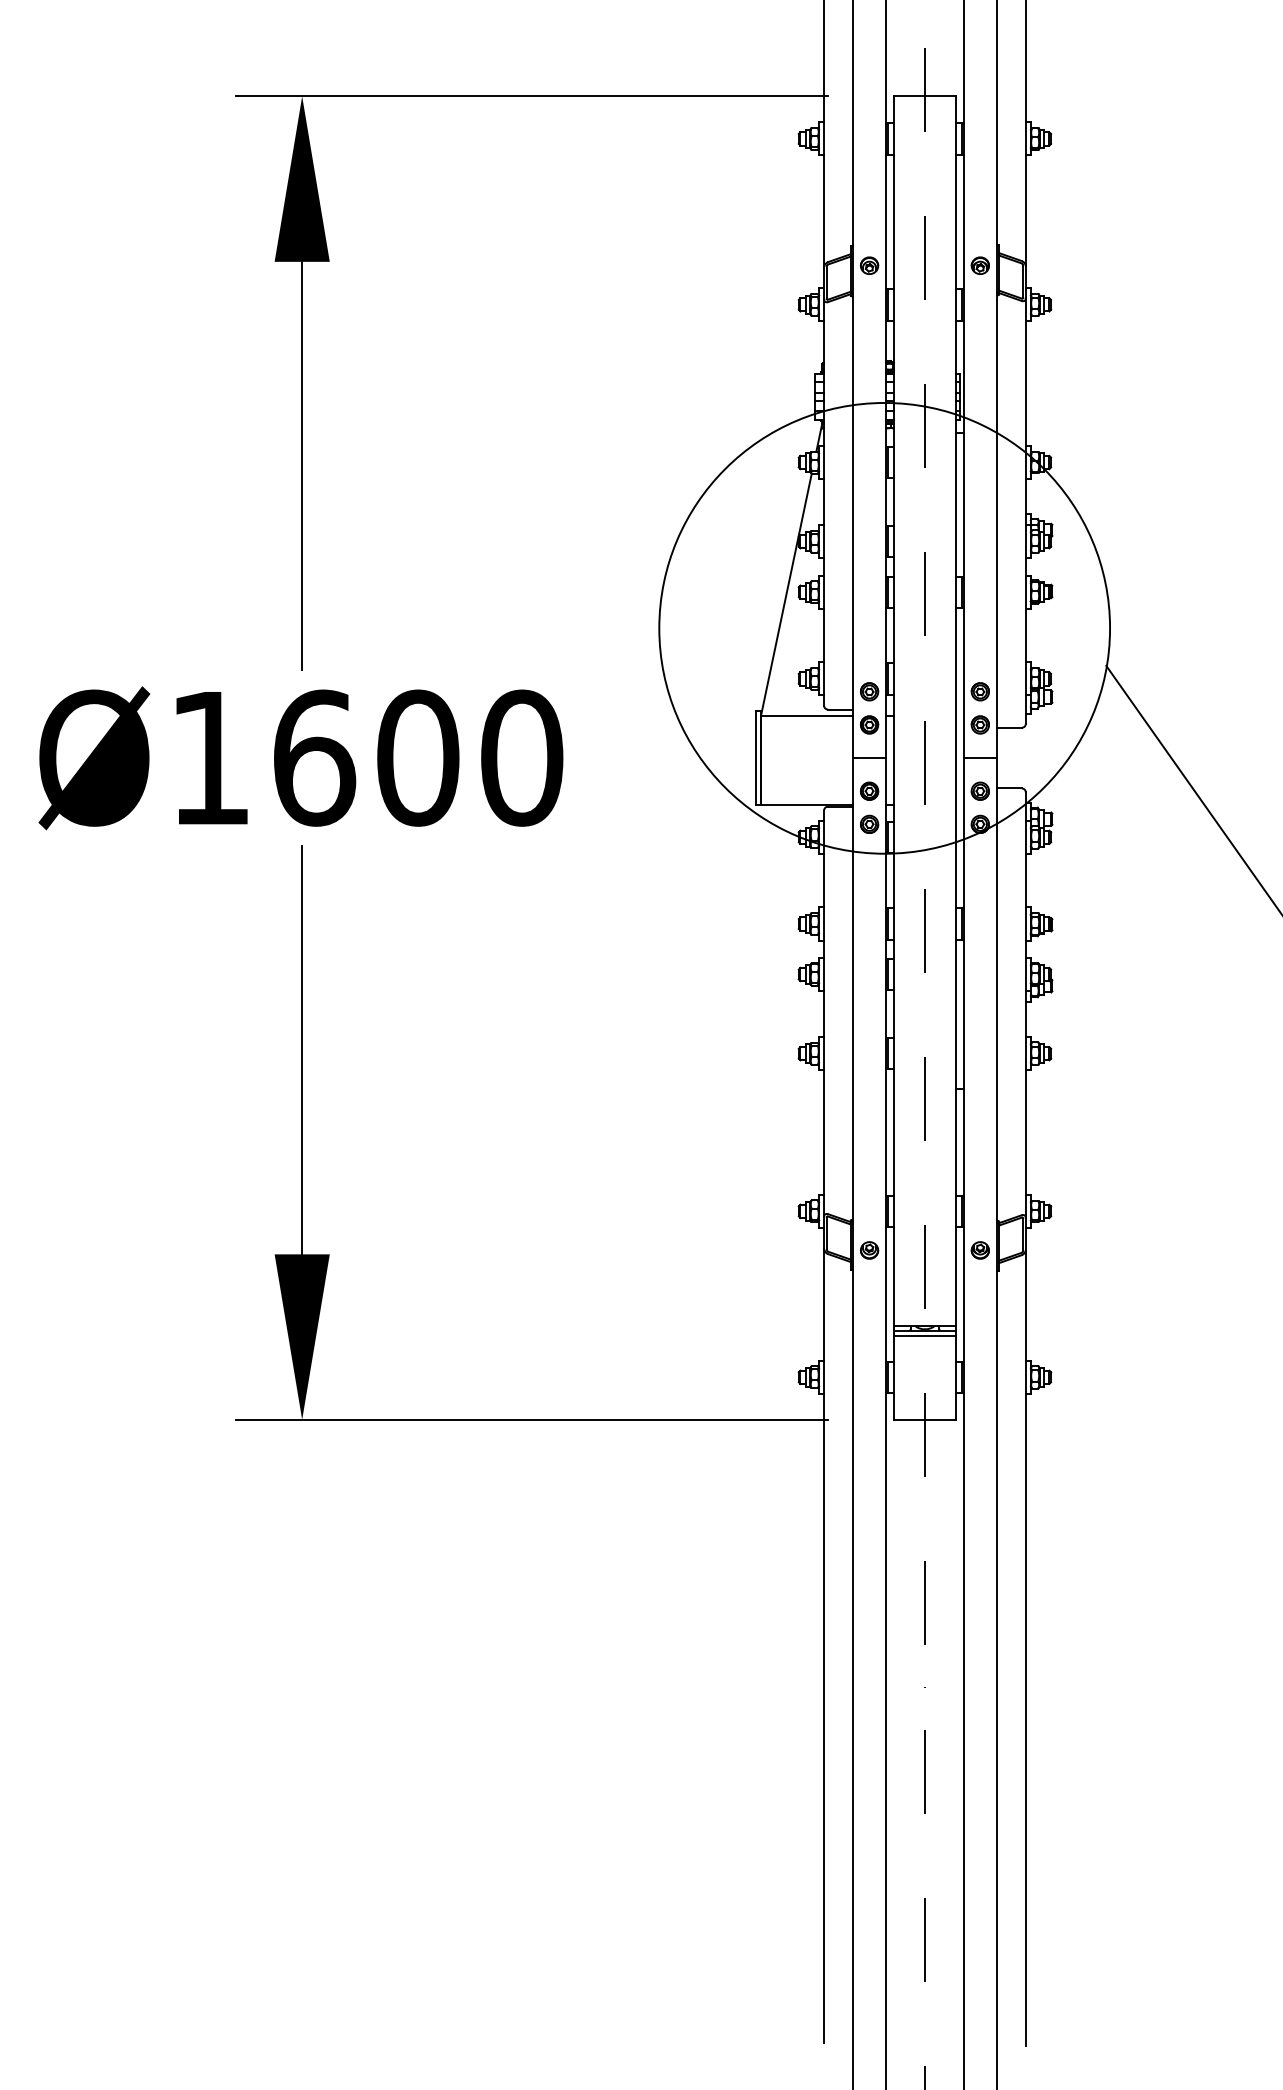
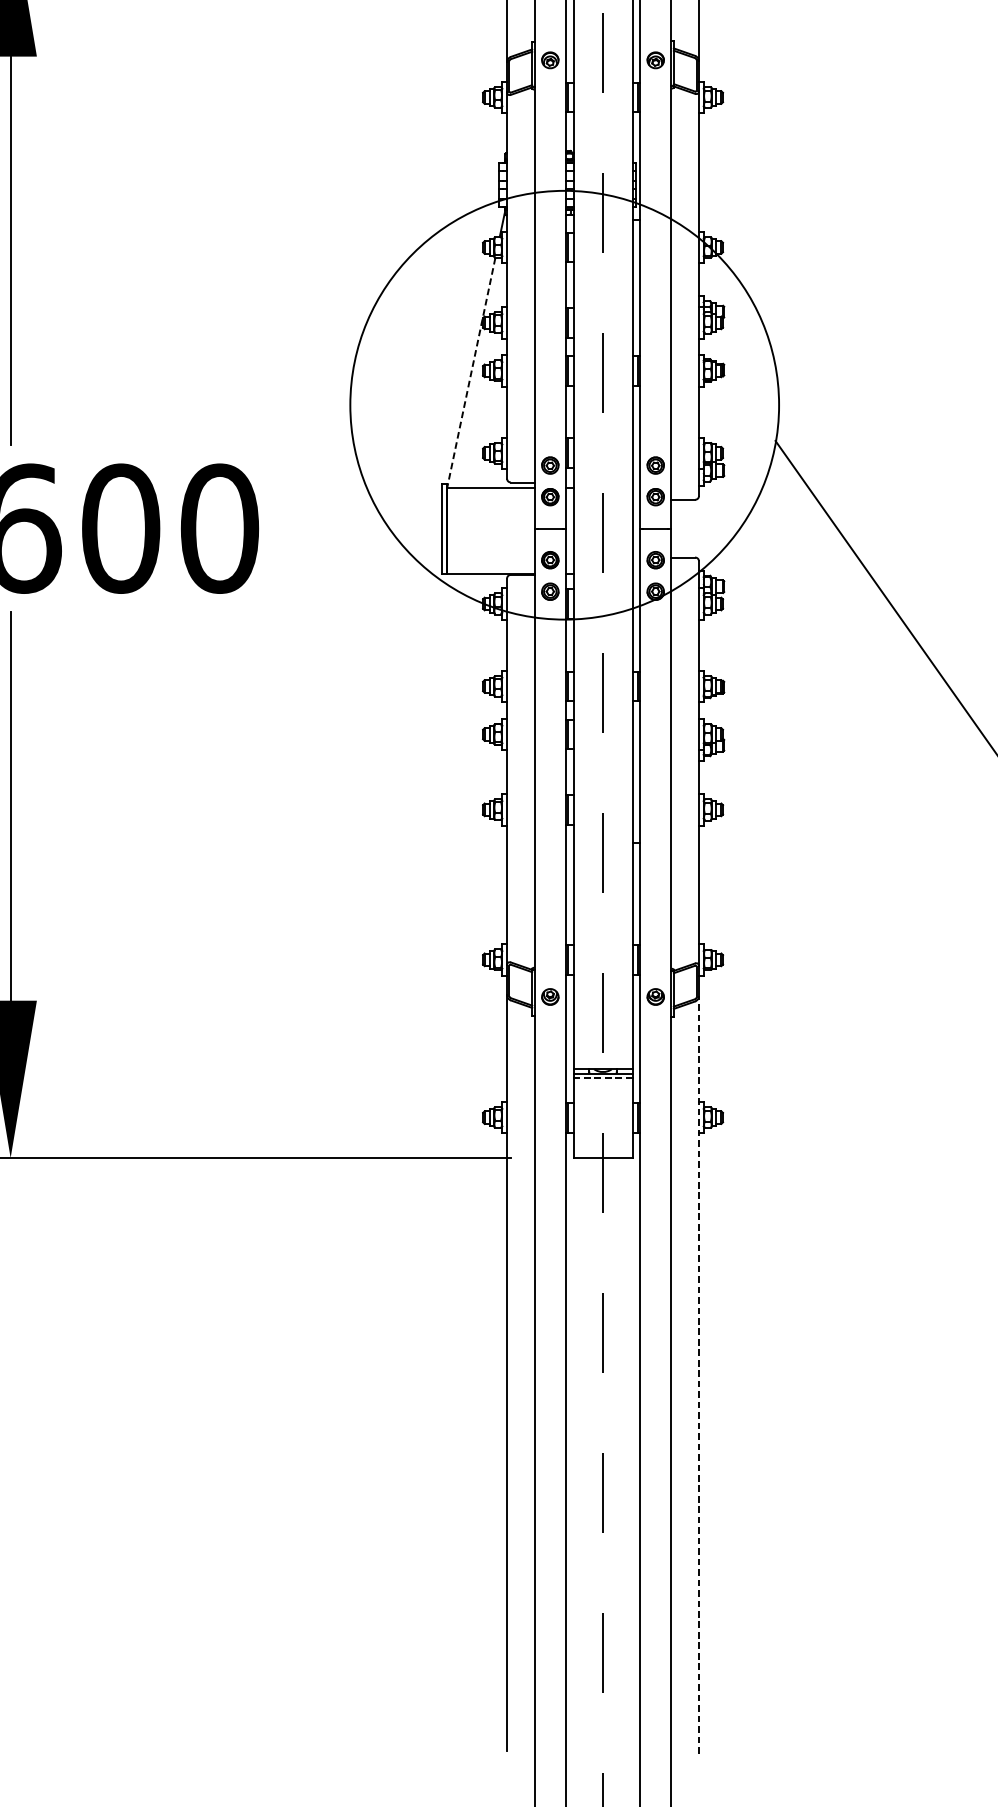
line: (786, 594) -> (471, 373), solid -> dashed
line: (925, 1335) -> (603, 1077), solid -> dashed
line: (1025, 1647) -> (698, 1374), solid -> dashed

